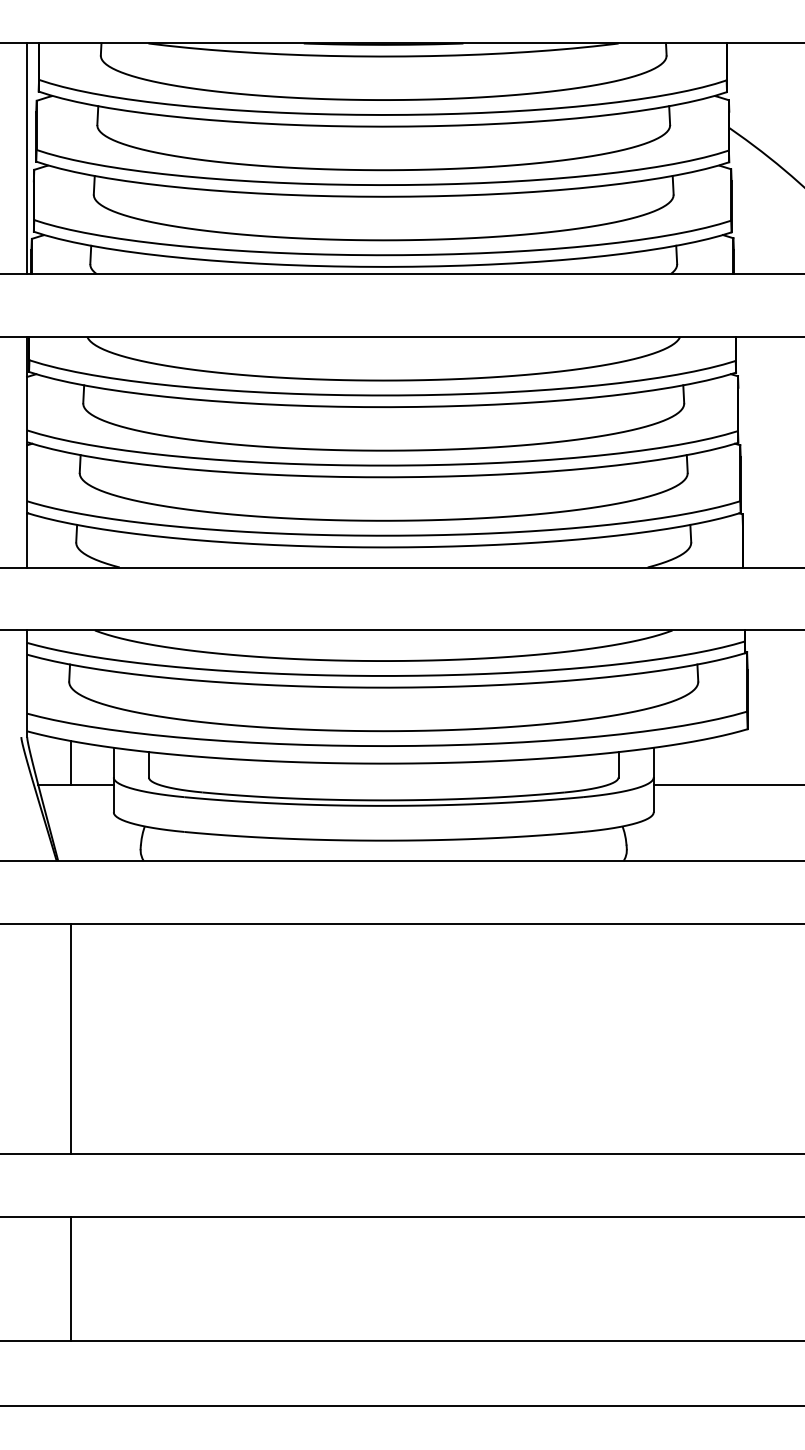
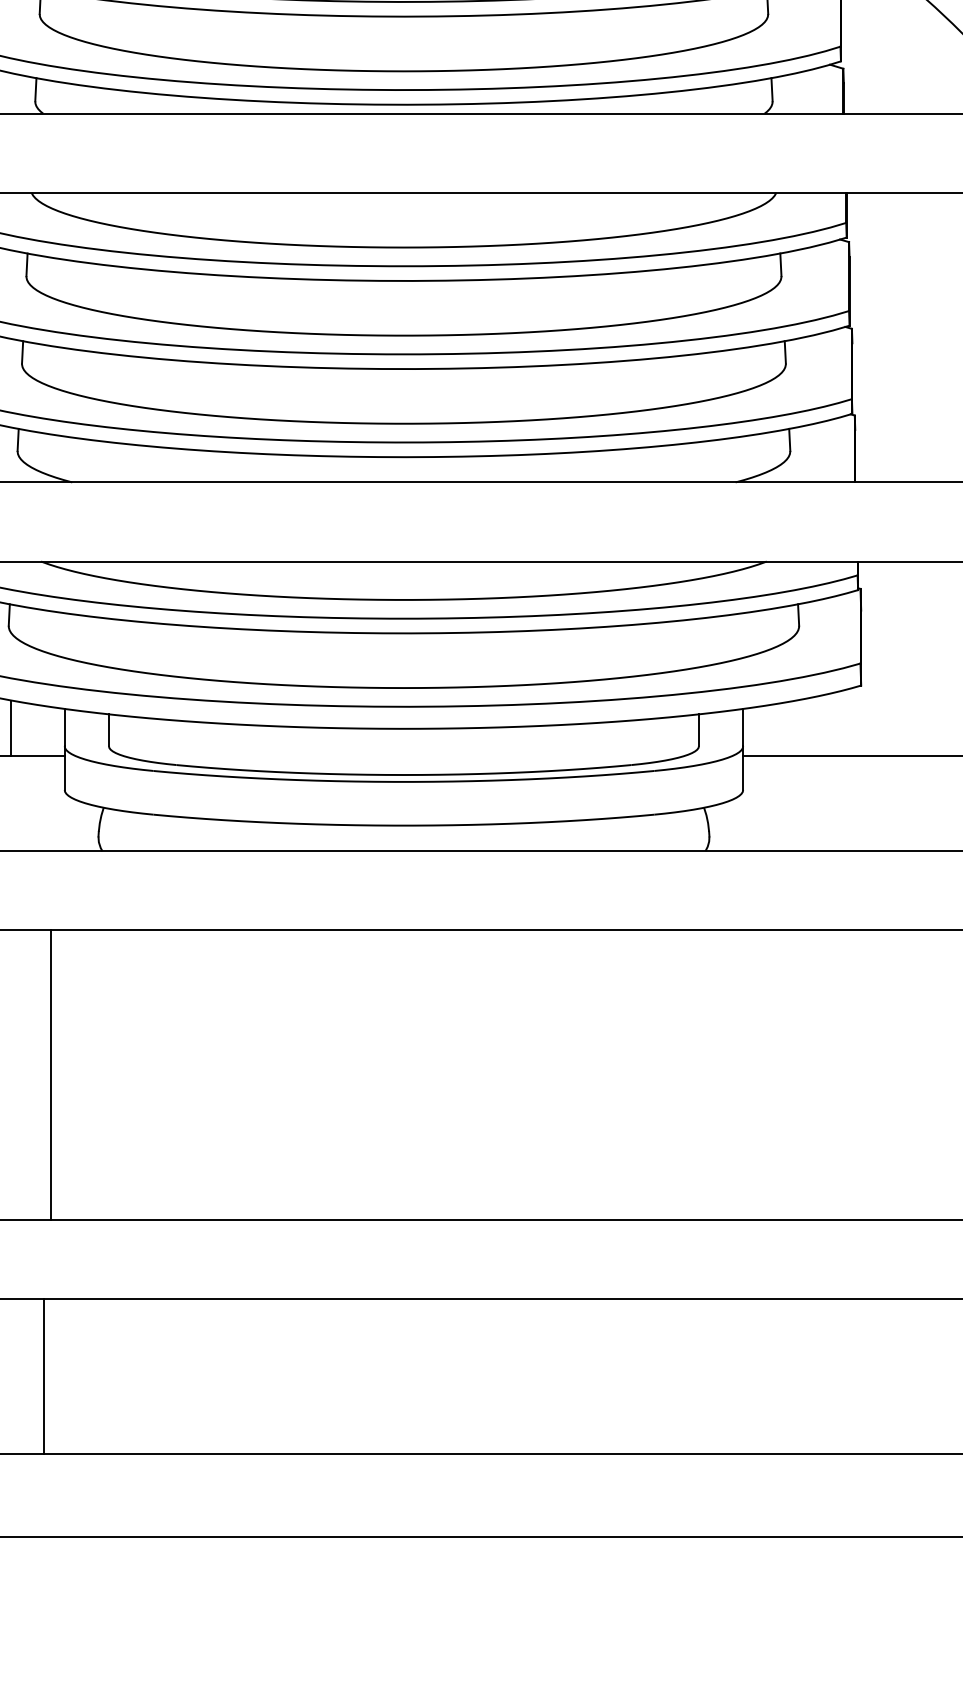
line: (71, 1038) -> (51, 1074), moved
line: (71, 1279) -> (44, 1376), moved

